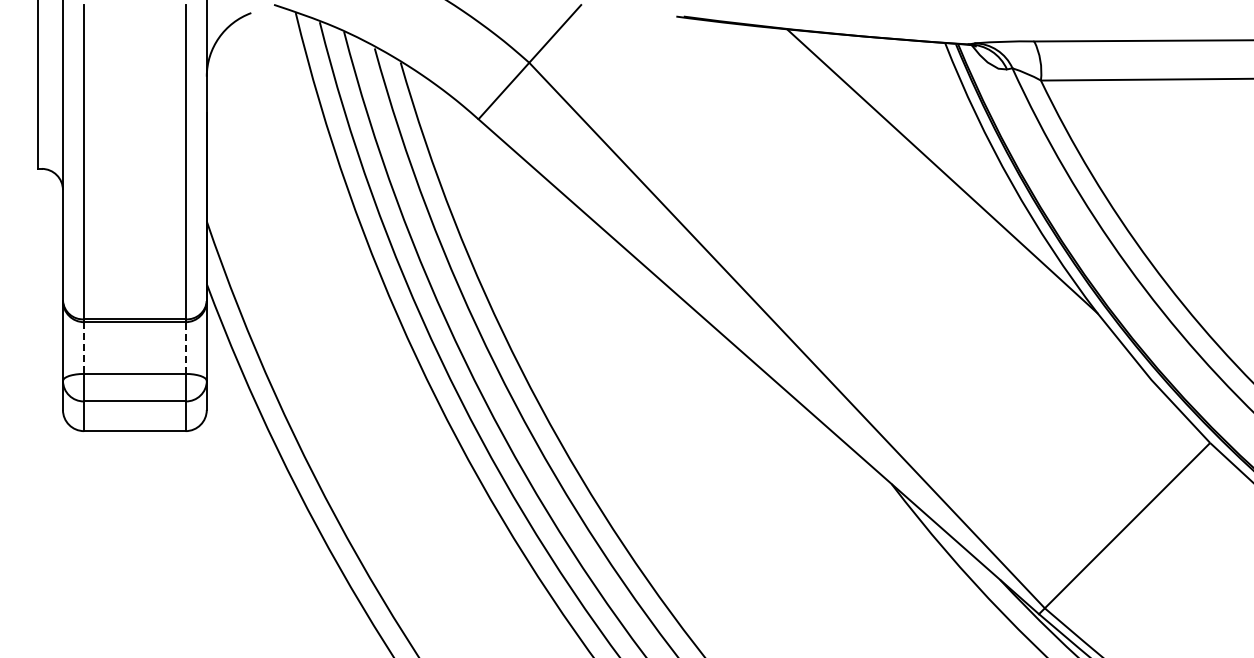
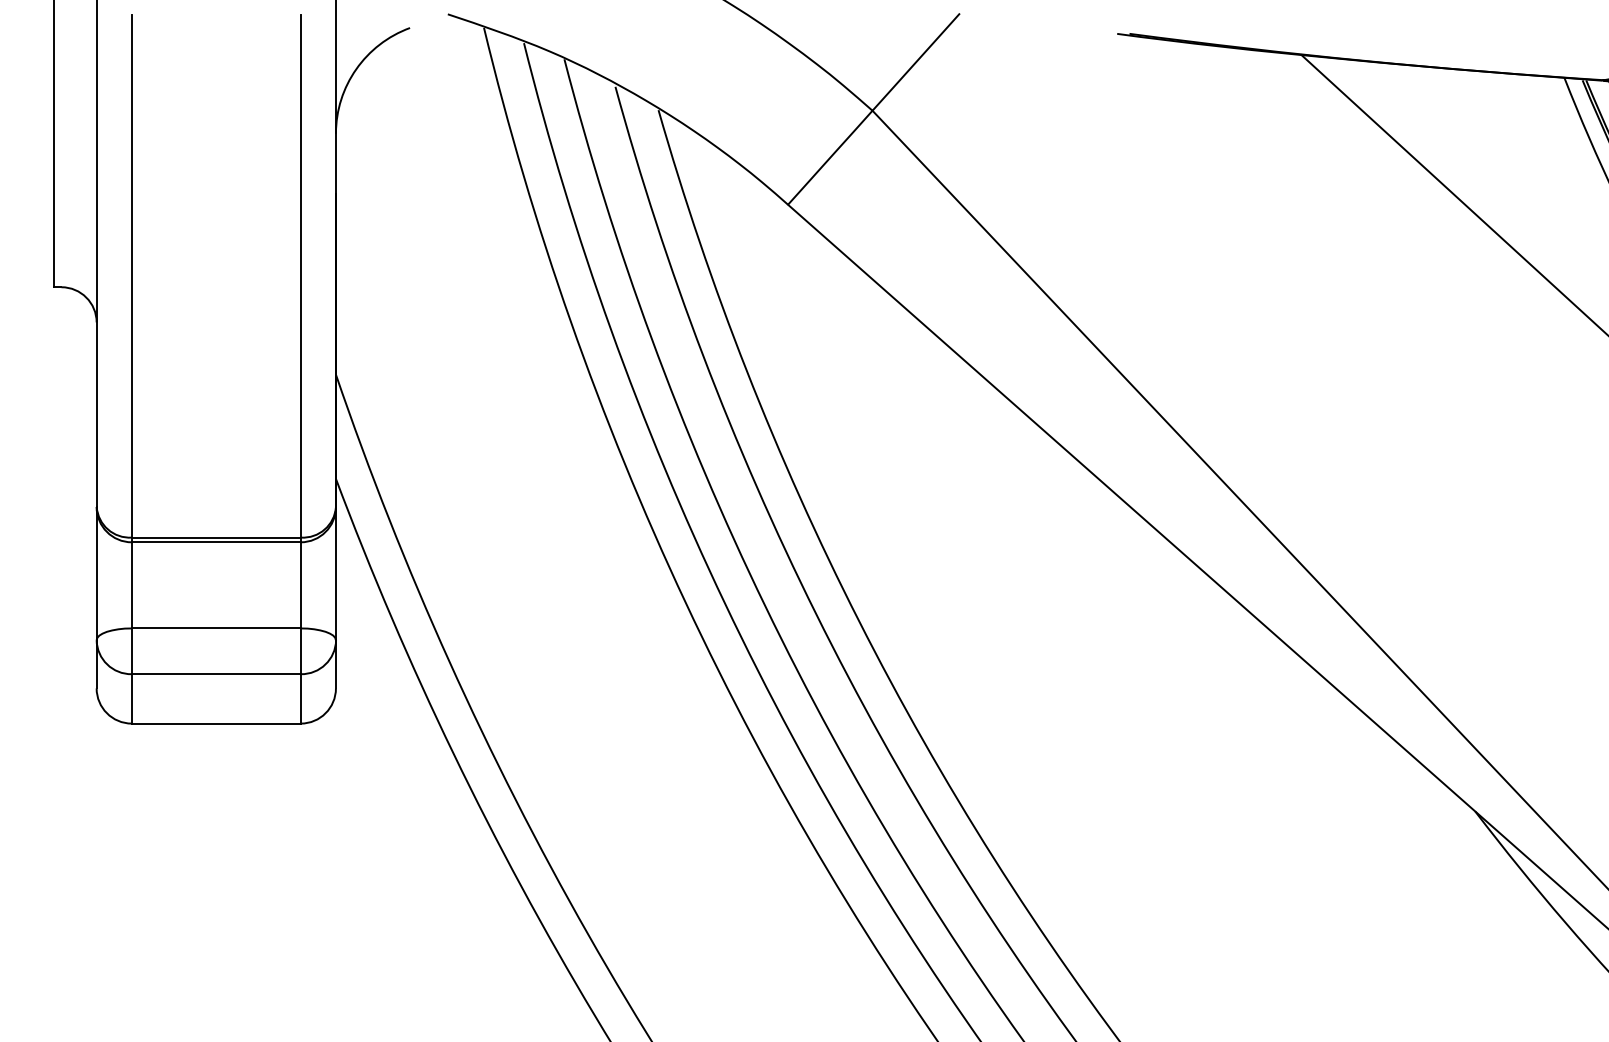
line: (84, 348) -> (132, 586), dashed -> solid
line: (185, 348) -> (300, 586), dashed -> solid

